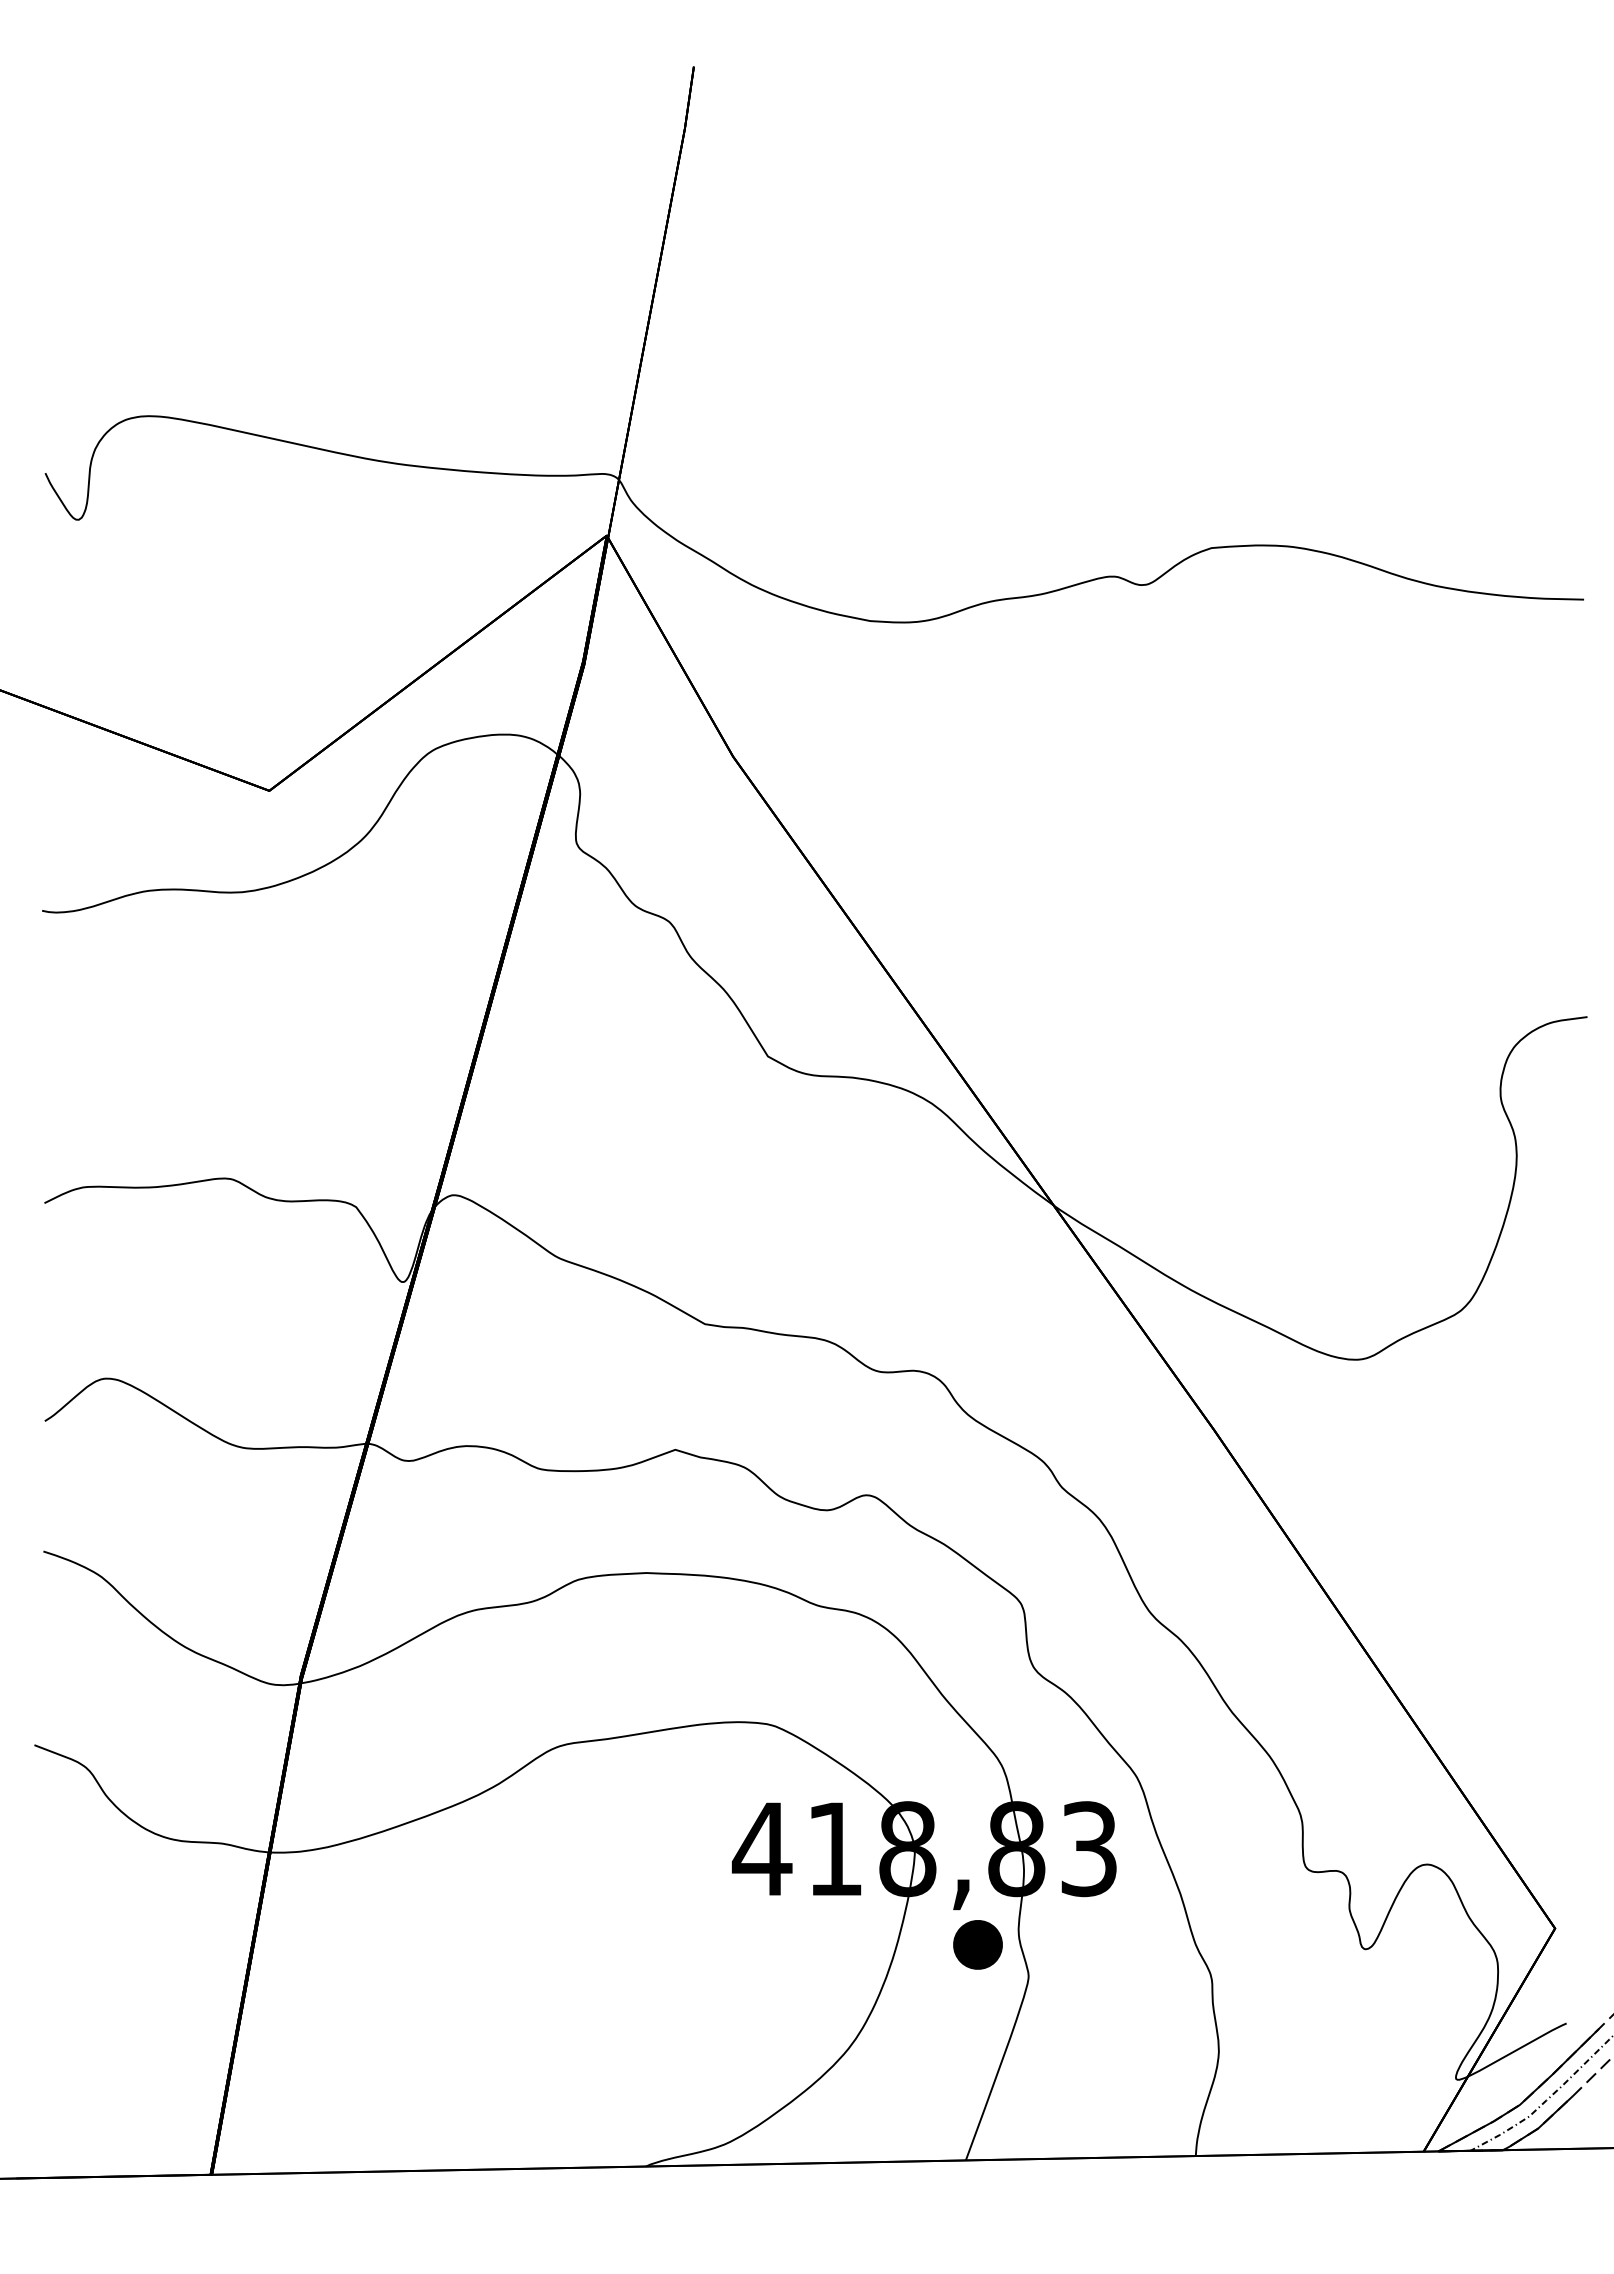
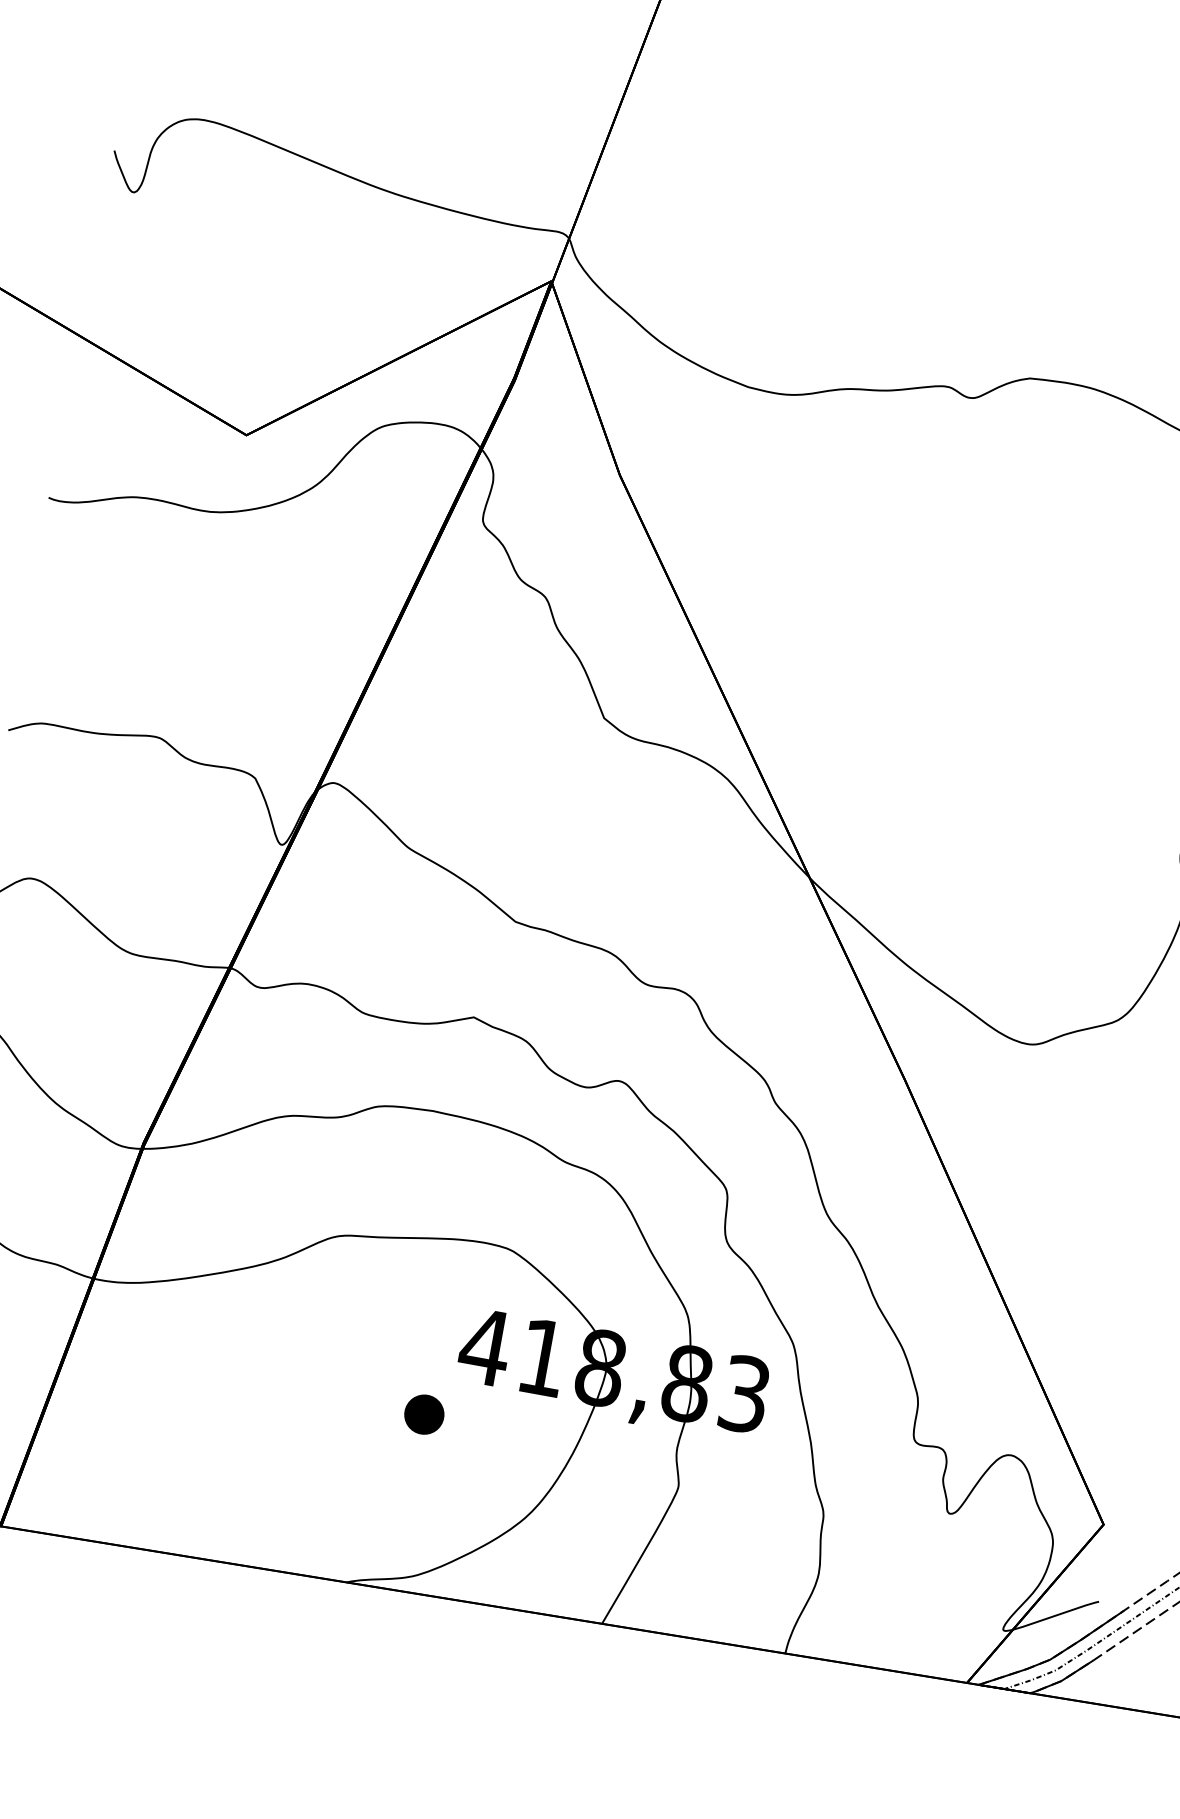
part: (977, 1944) -> (424, 1414), moved

